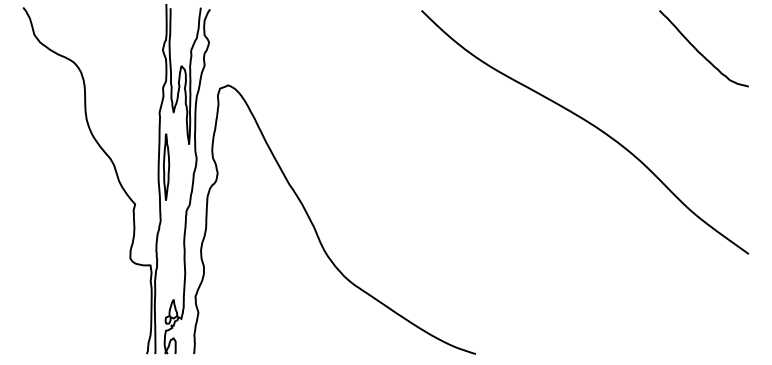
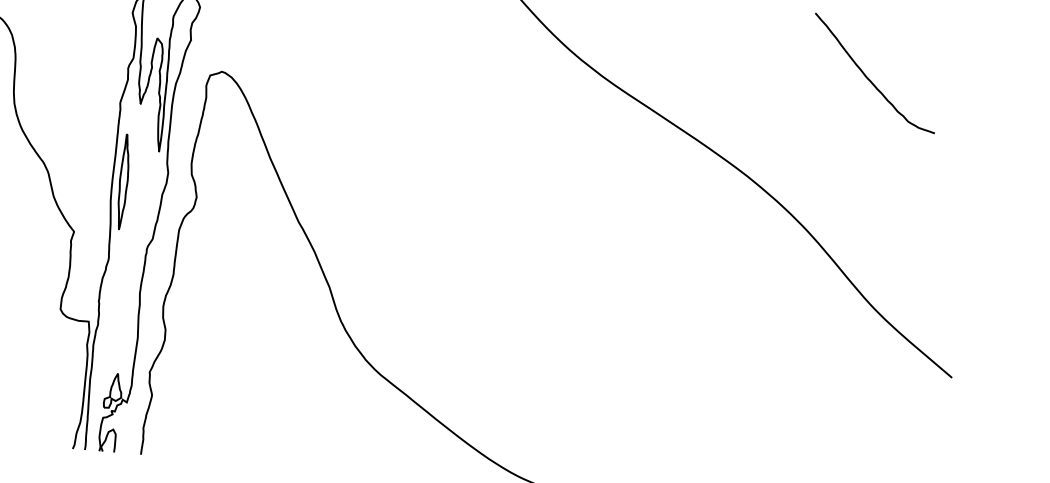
curve: (699, 51) -> (868, 76), moved

